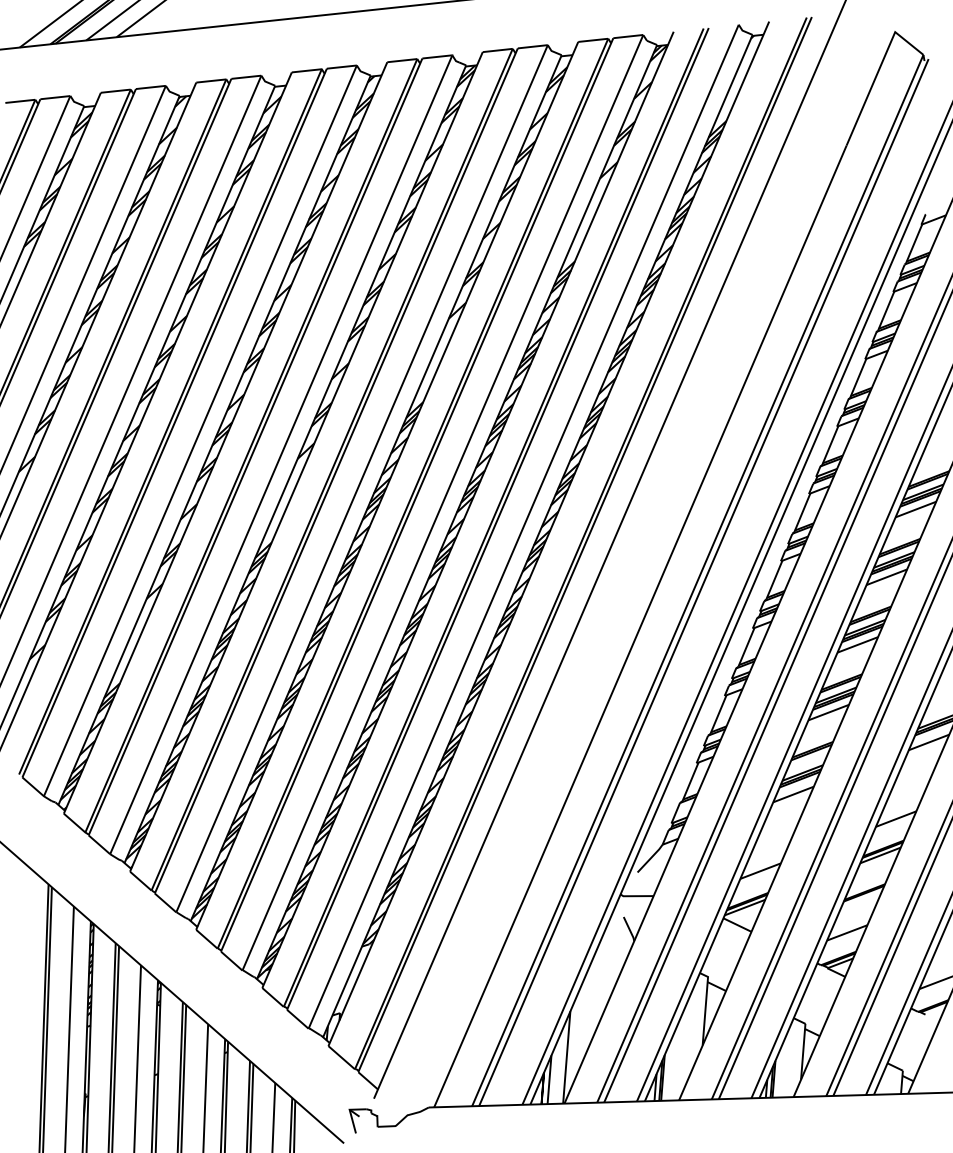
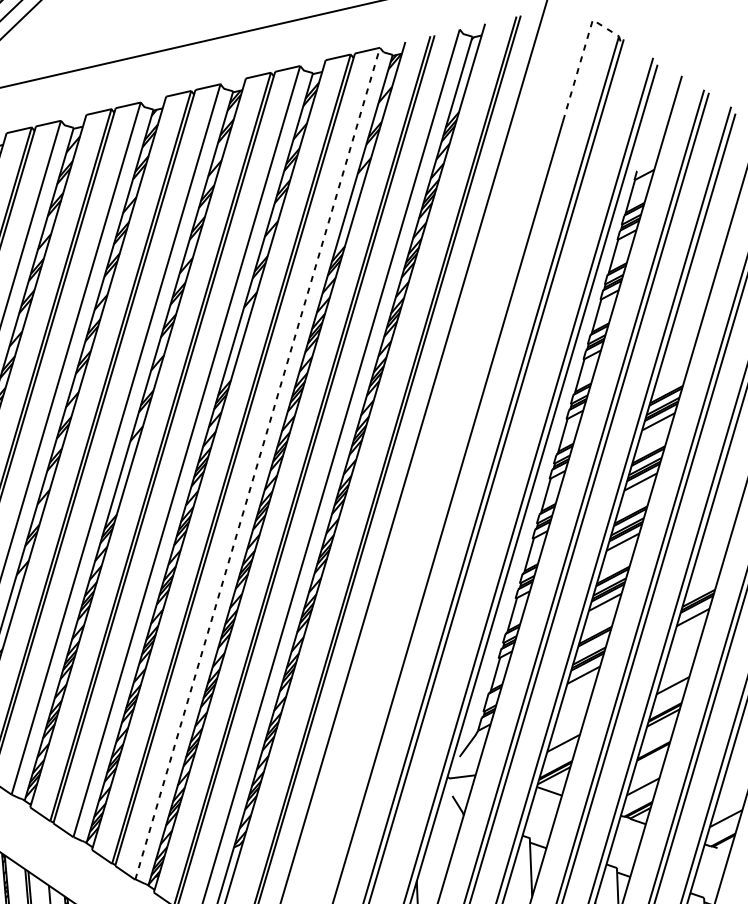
line: (878, 71) -> (582, 54), solid -> dashed
line: (442, 502) -> (257, 463), solid -> dashed

